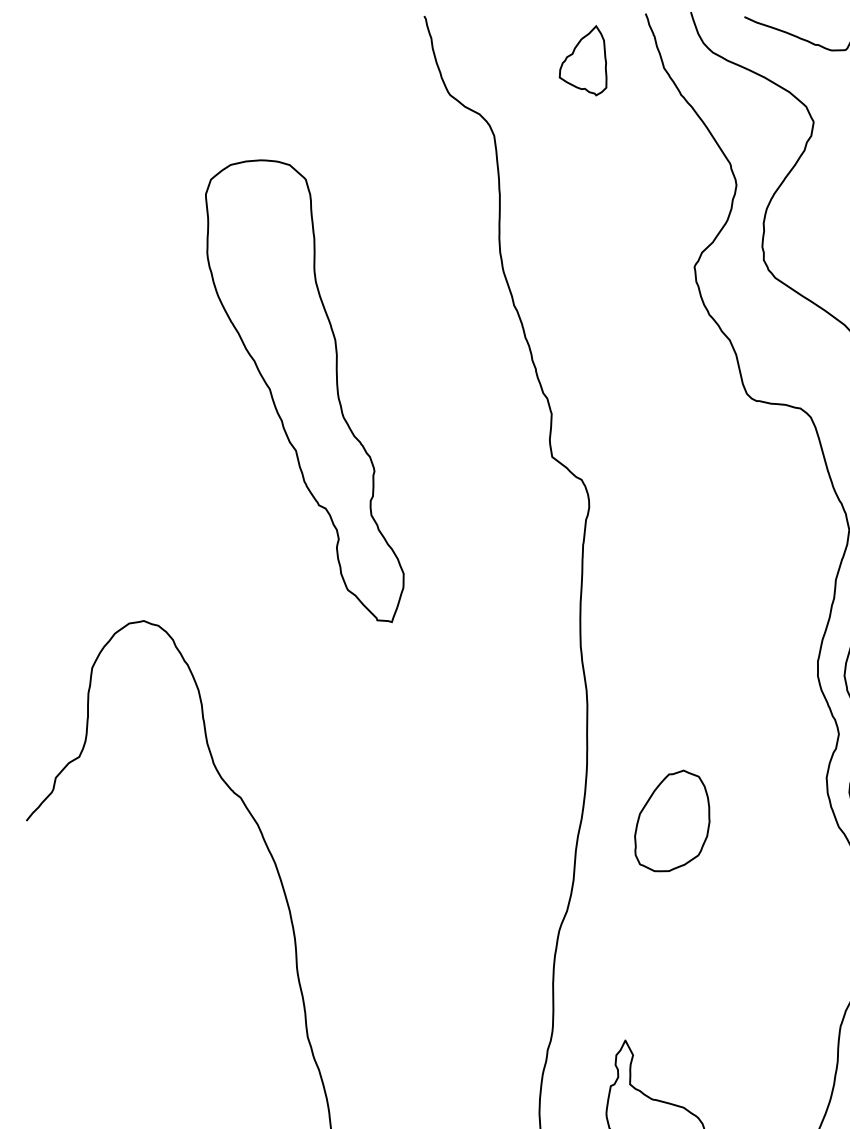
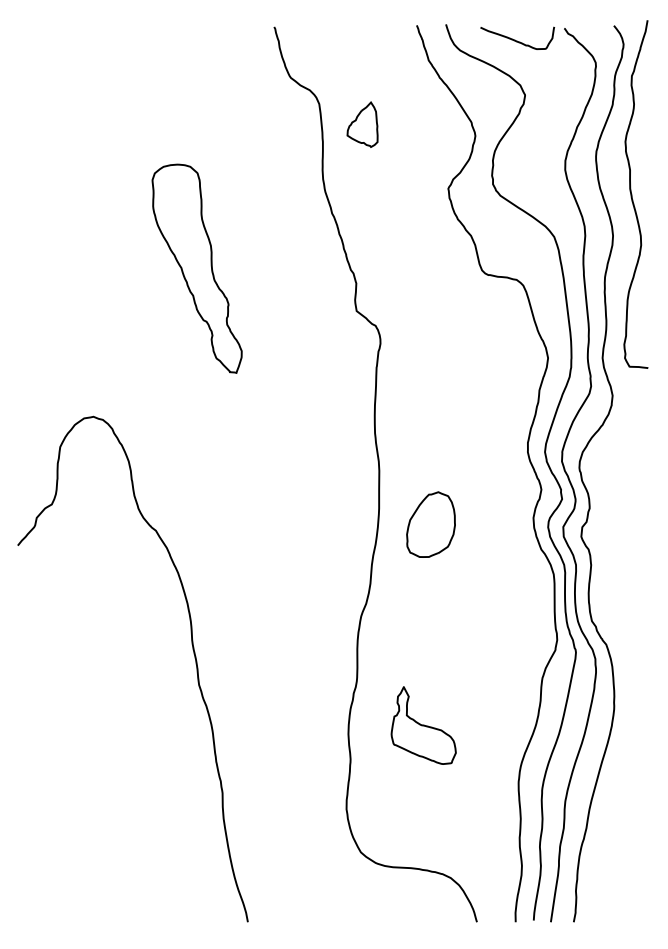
part: (583, 60) -> (362, 124), moved
part: (303, 390) -> (196, 268), size x0.7
part: (671, 820) -> (430, 524), moved

